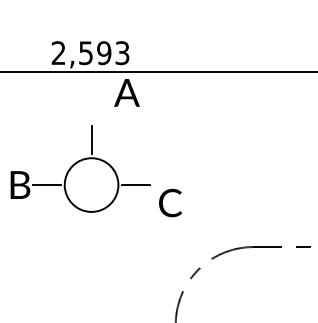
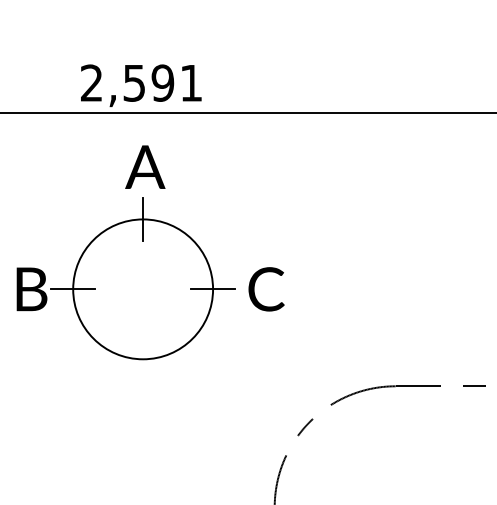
text: (122, 53) -> (191, 83), 2,593 -> 2,591
text: (126, 92) -> (144, 166), moved
circle: (91, 184) -> (143, 288), size x1.67
text: (170, 202) -> (266, 288), moved

